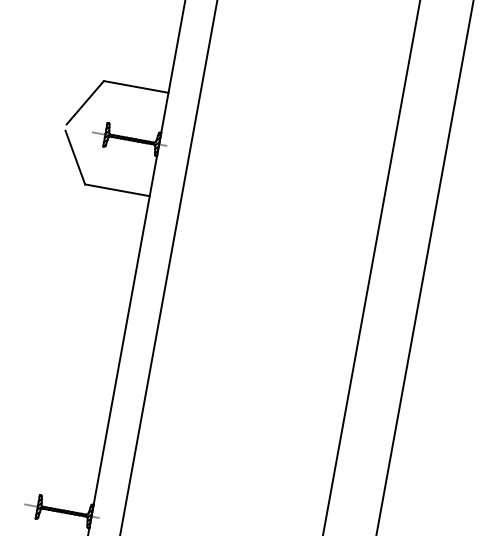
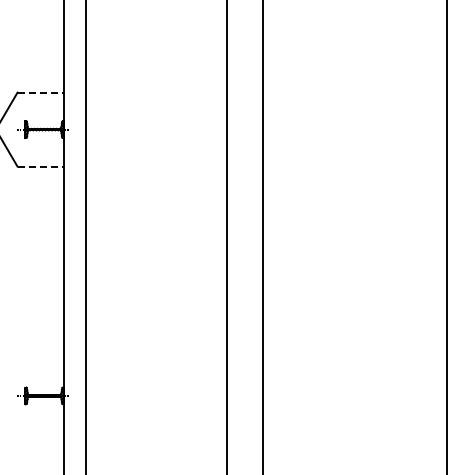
line: (137, 86) -> (41, 92), solid -> dashed
line: (118, 190) -> (41, 166), solid -> dashed

